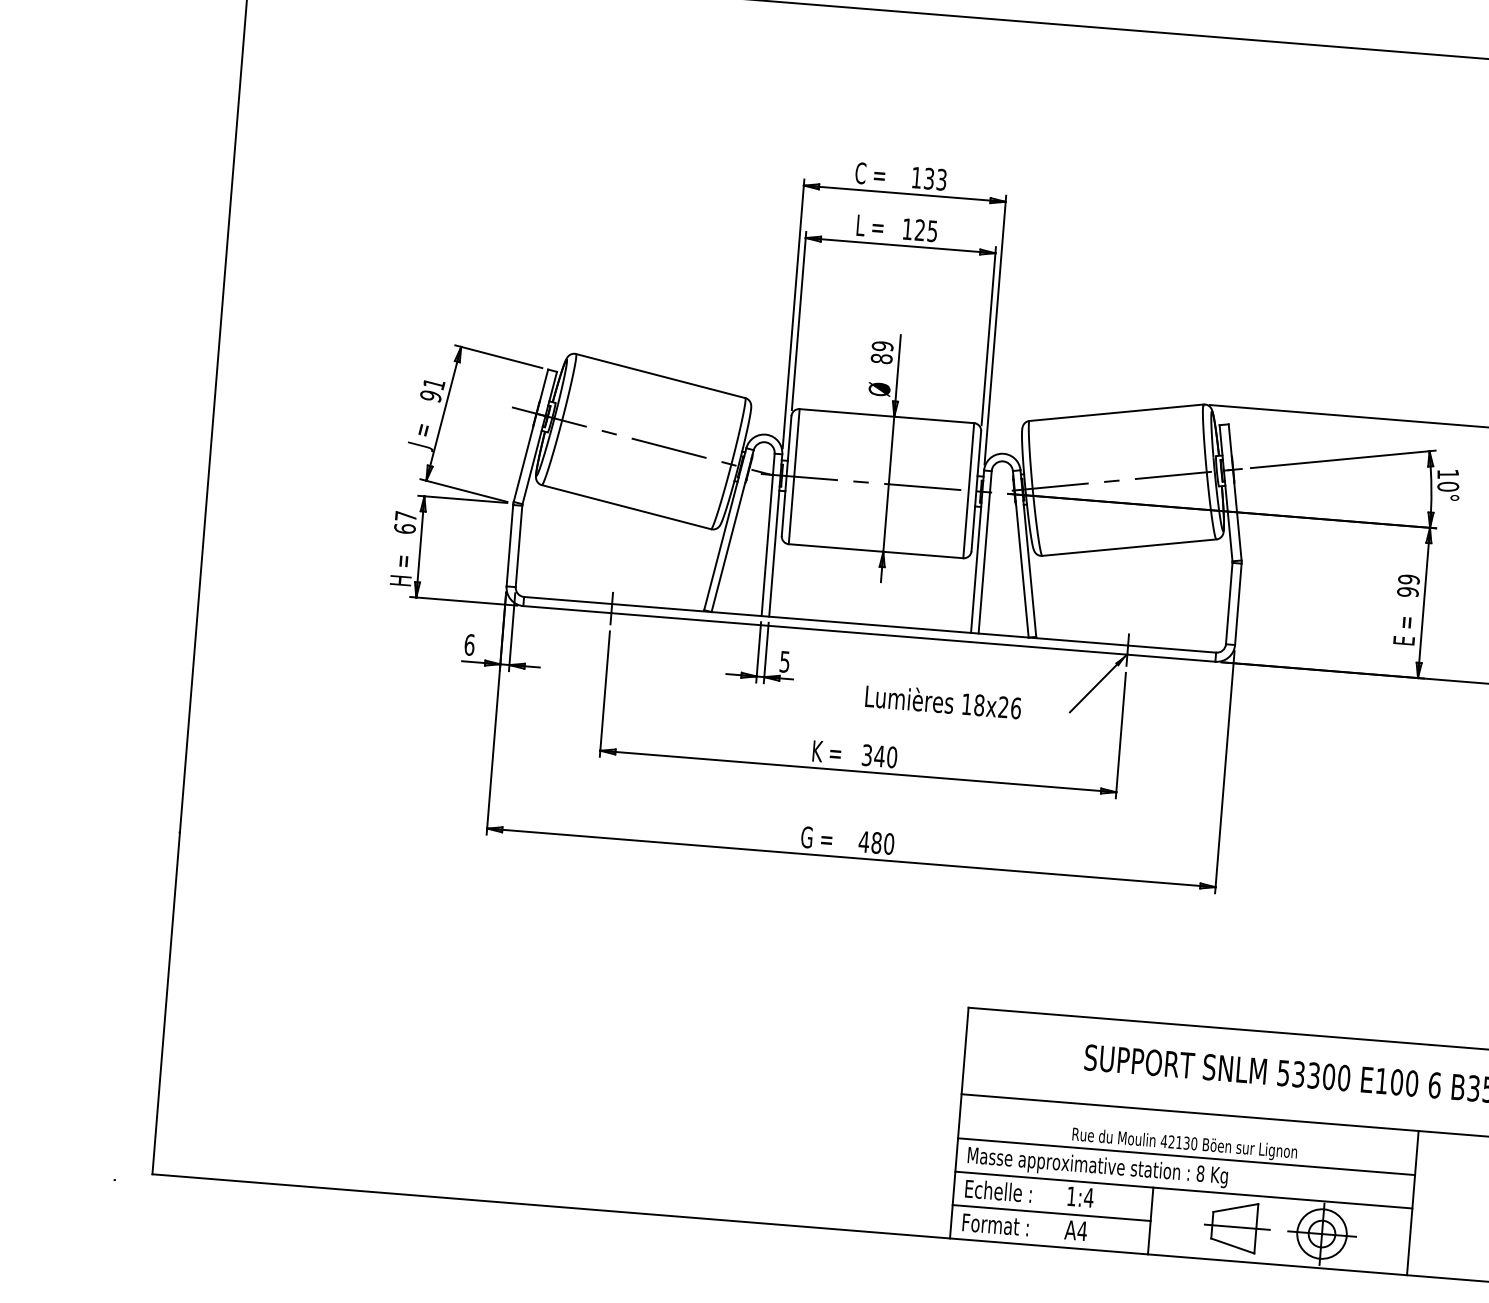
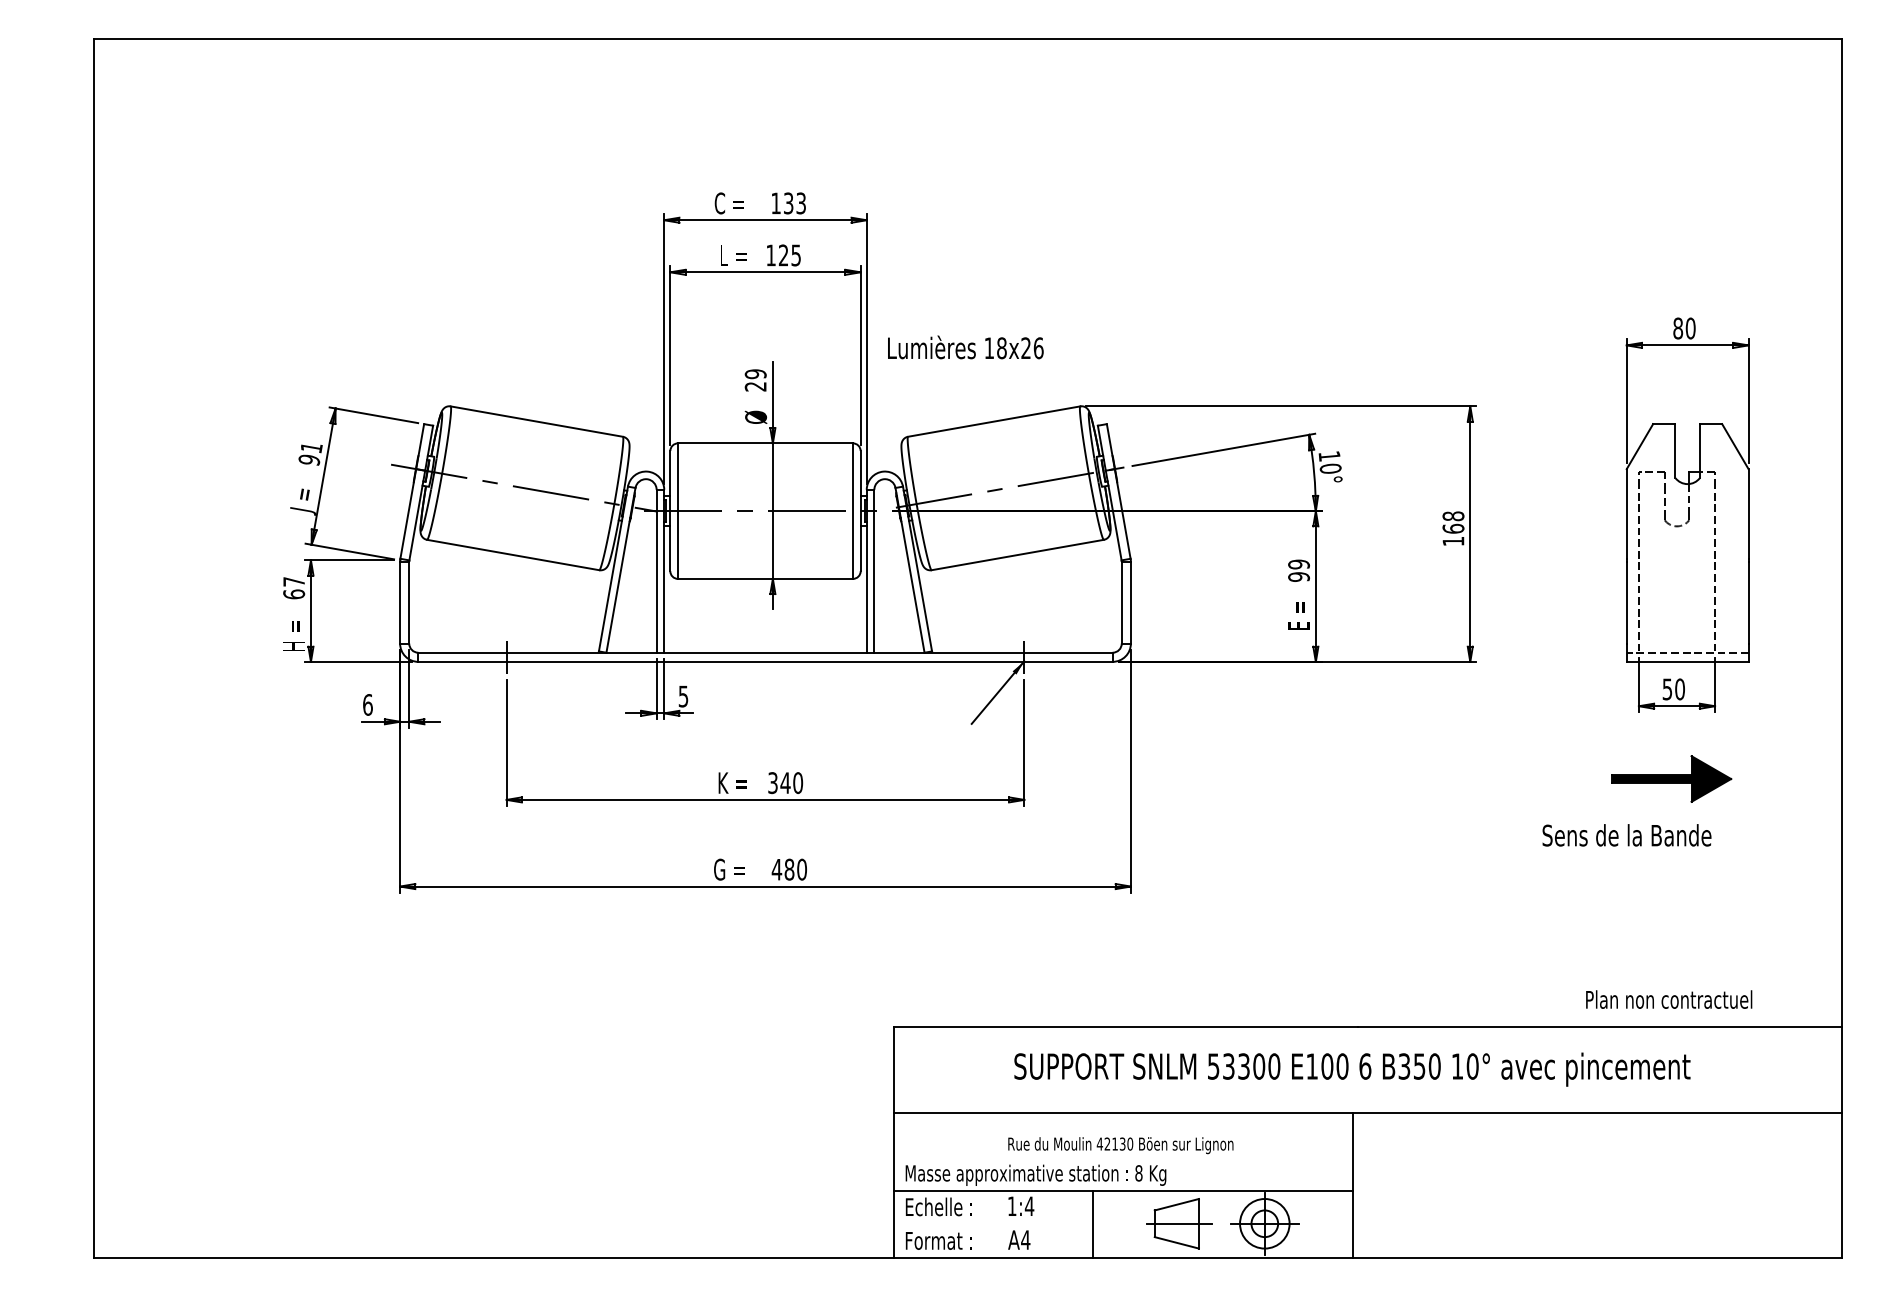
text: (881, 358) -> (755, 386), 89 -> 29
text: (943, 701) -> (965, 347), moved
line: (1186, 1156) -> (1123, 1157), removed
line: (1051, 1213) -> (993, 1224), removed

